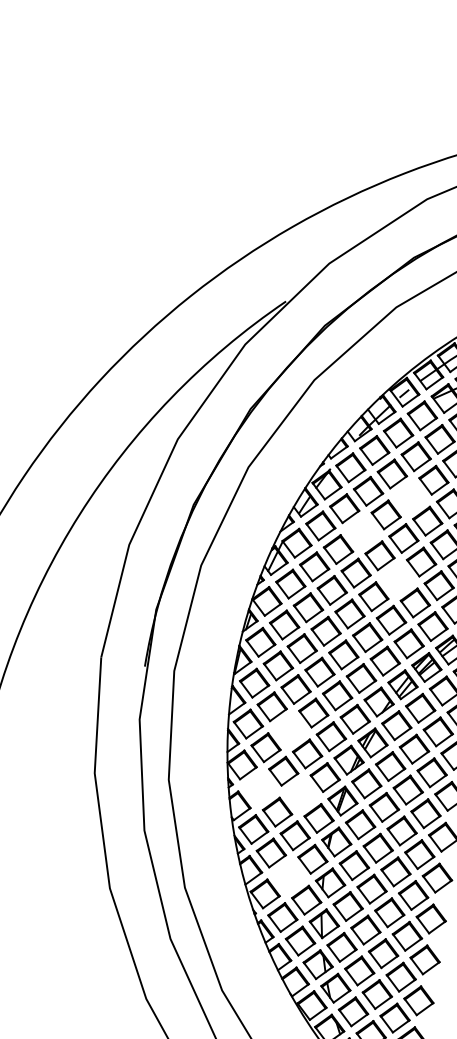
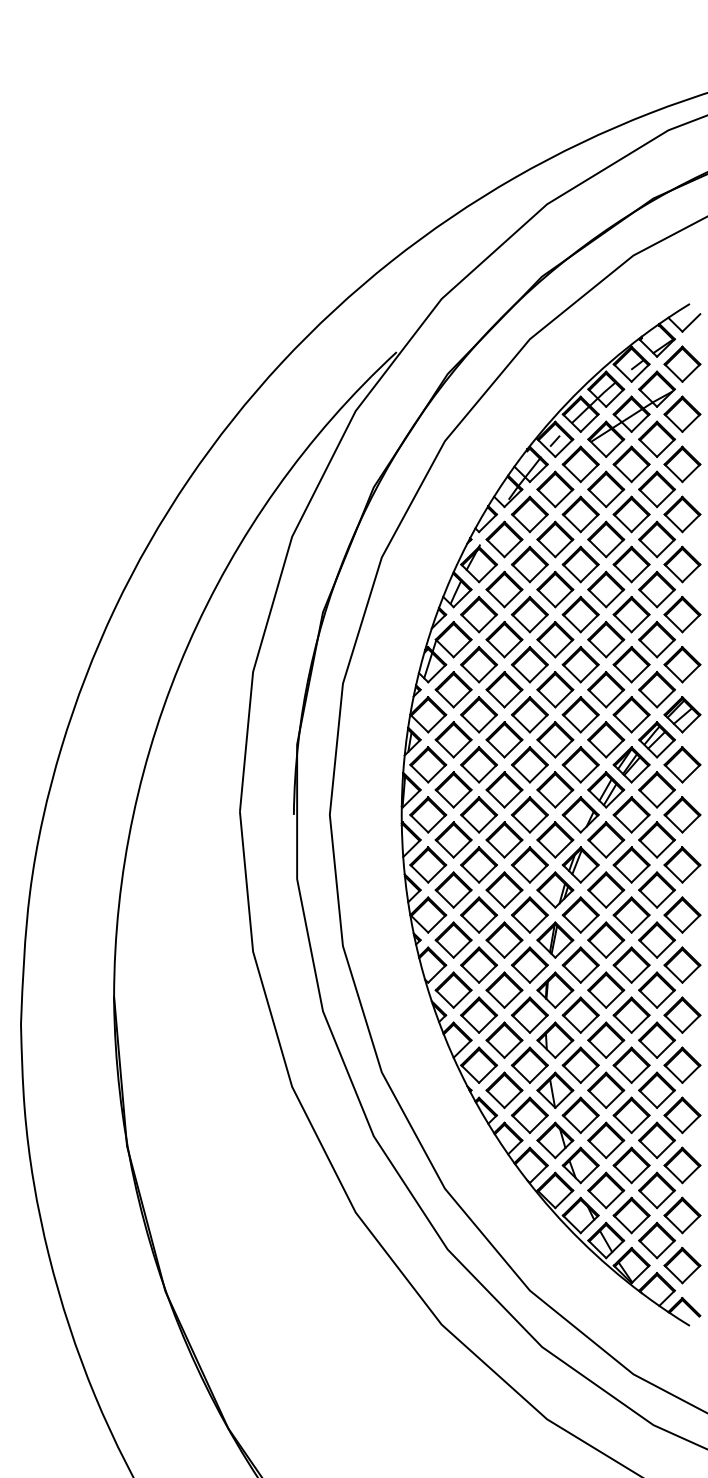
part: (409, 497) -> (580, 564), added
part: (362, 532) -> (529, 614), added
part: (397, 579) -> (580, 664), added
part: (289, 729) -> (478, 864), added
part: (259, 788) -> (453, 939), added
part: (301, 794) -> (504, 939), added
part: (289, 876) -> (504, 1039), added

